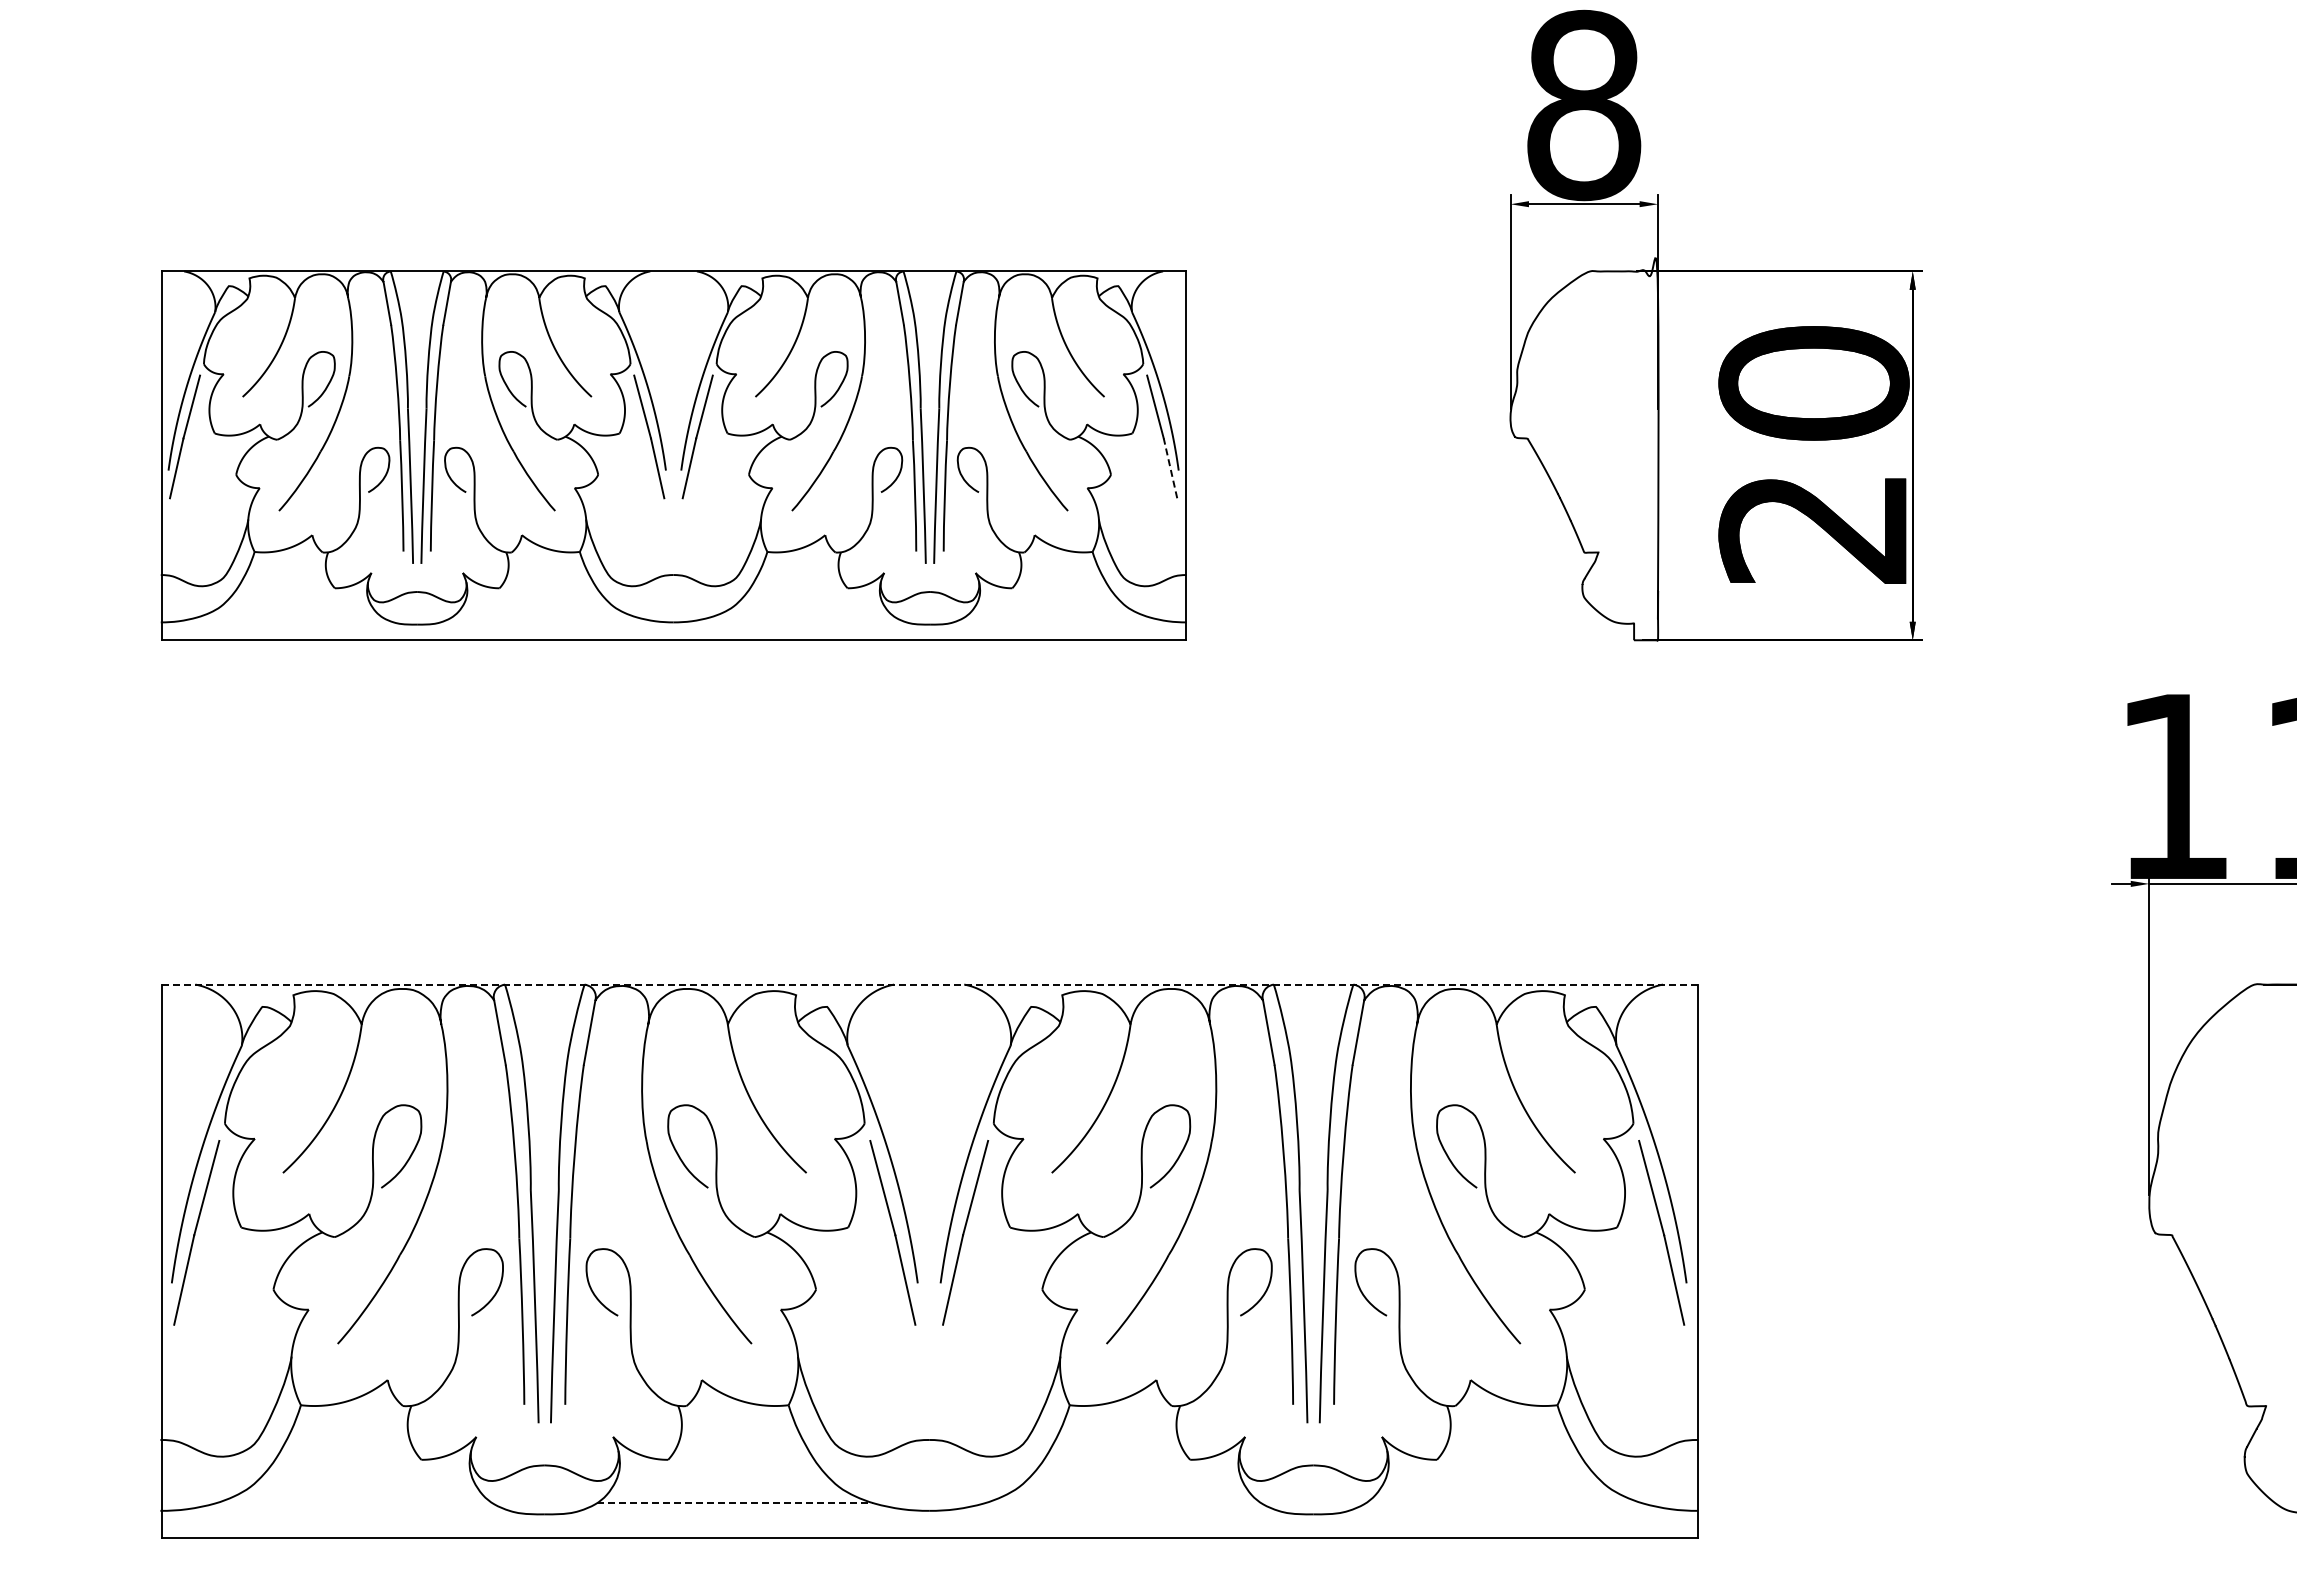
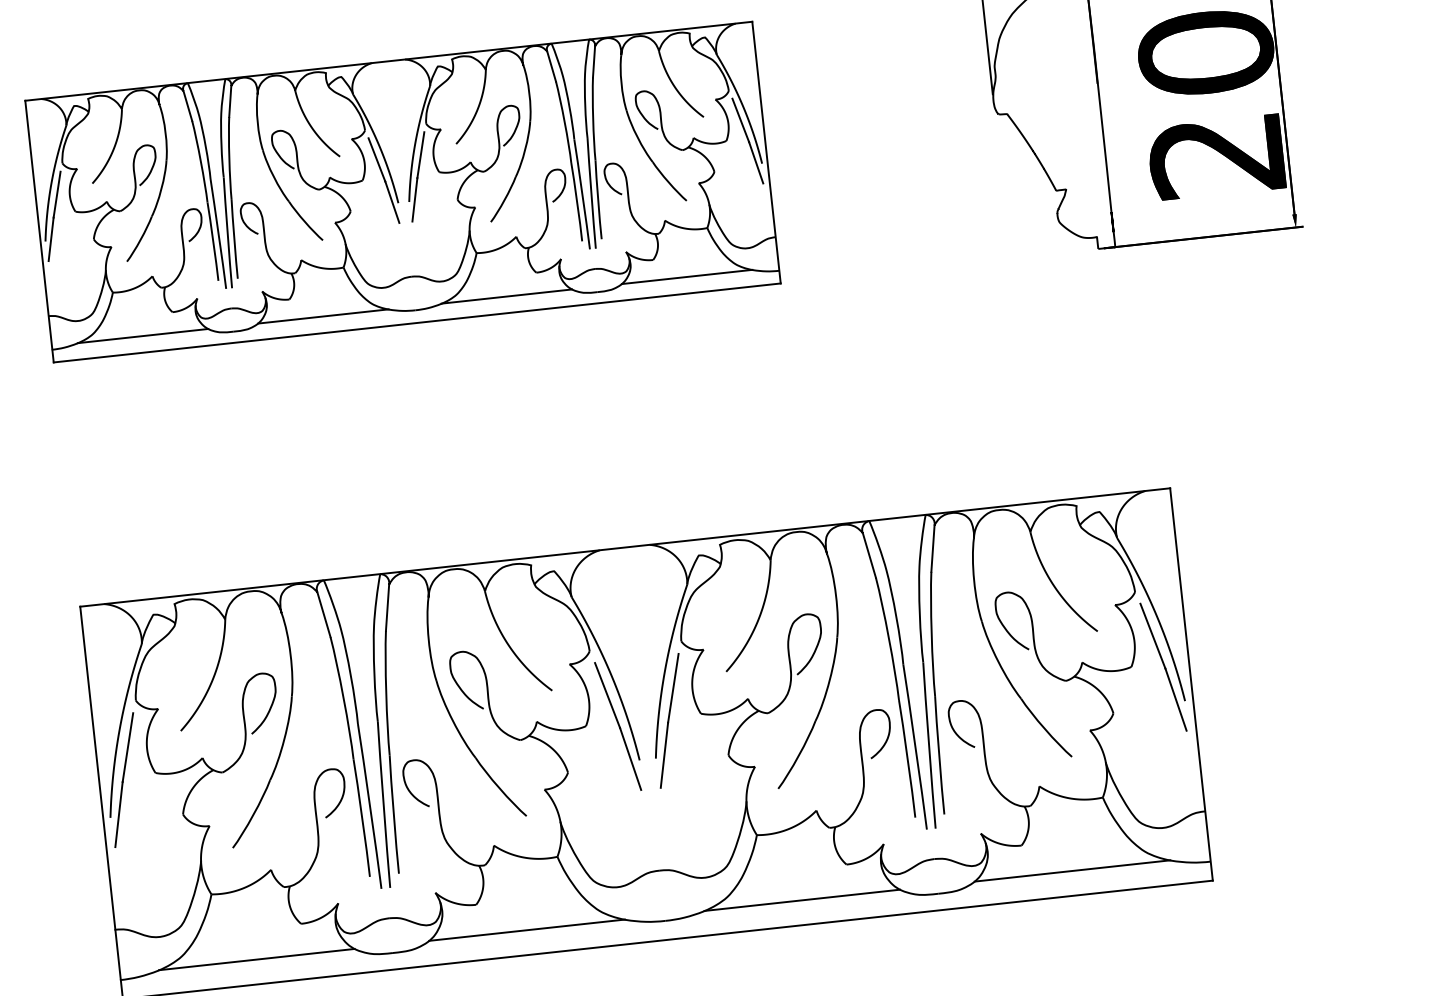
line: (1170, 468) -> (756, 162), dashed -> solid
line: (290, 617) -> (143, 336), added
line: (544, 617) -> (323, 316), added
line: (802, 617) -> (506, 296), added
line: (1057, 617) -> (687, 277), added
line: (929, 984) -> (624, 547), dashed -> solid
line: (354, 1502) -> (256, 959), added
line: (735, 1502) -> (527, 929), dashed -> solid
line: (1123, 1502) -> (802, 900), added
line: (1503, 1502) -> (1072, 870), added

